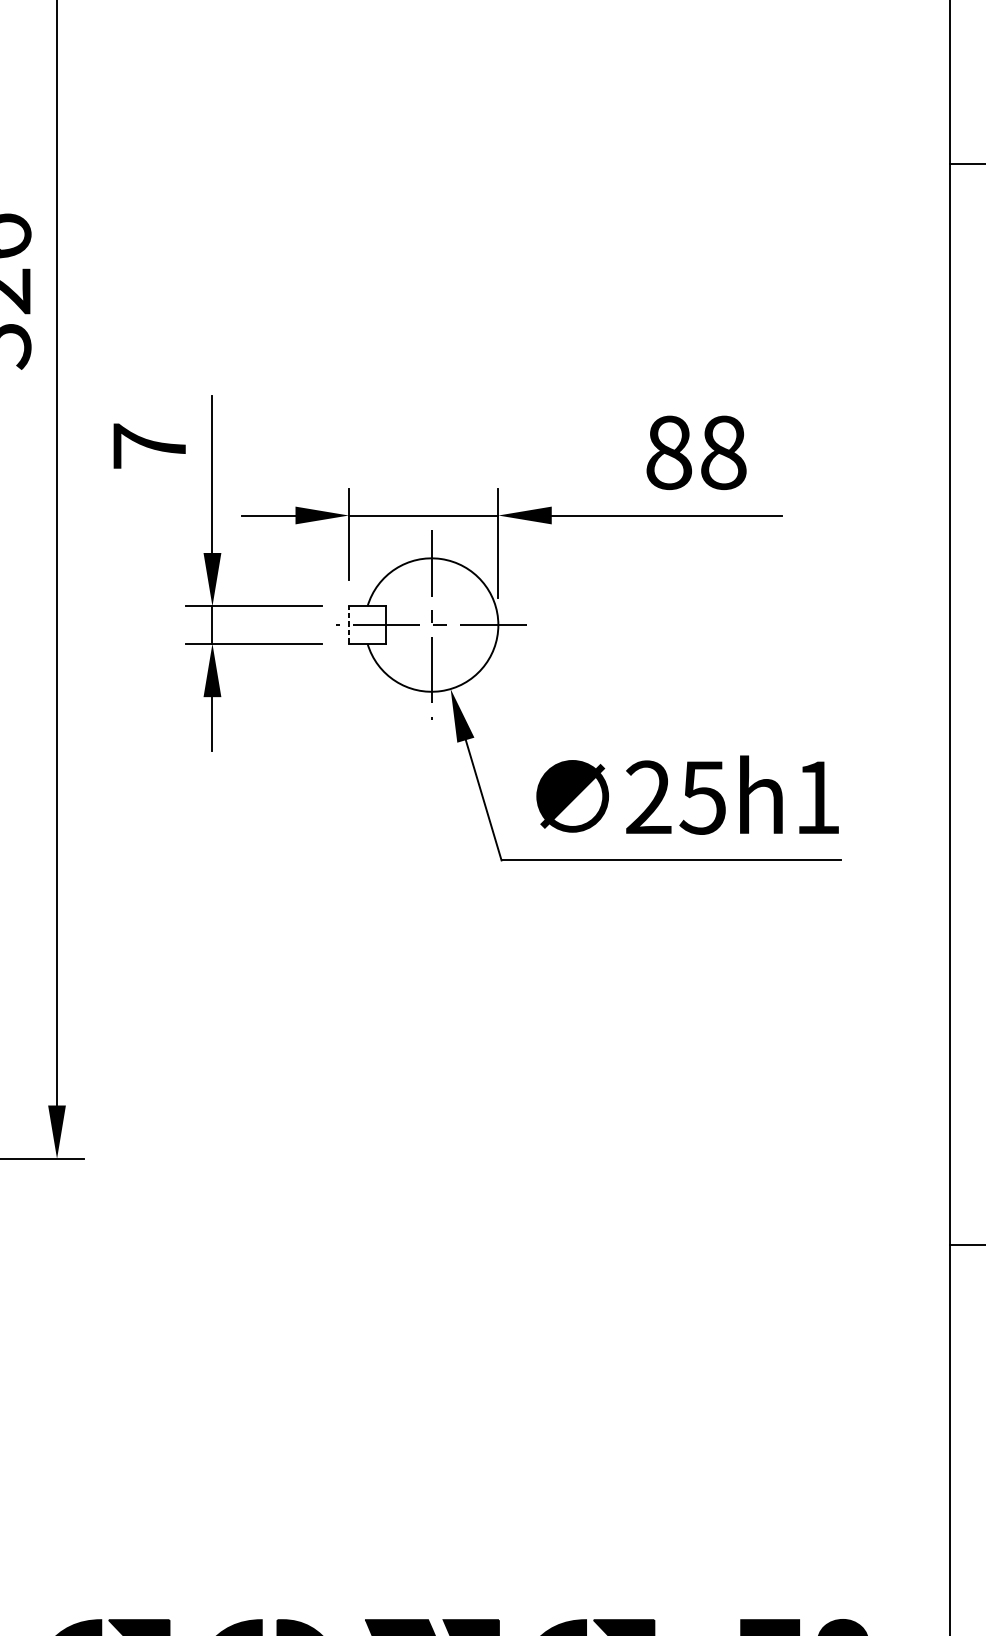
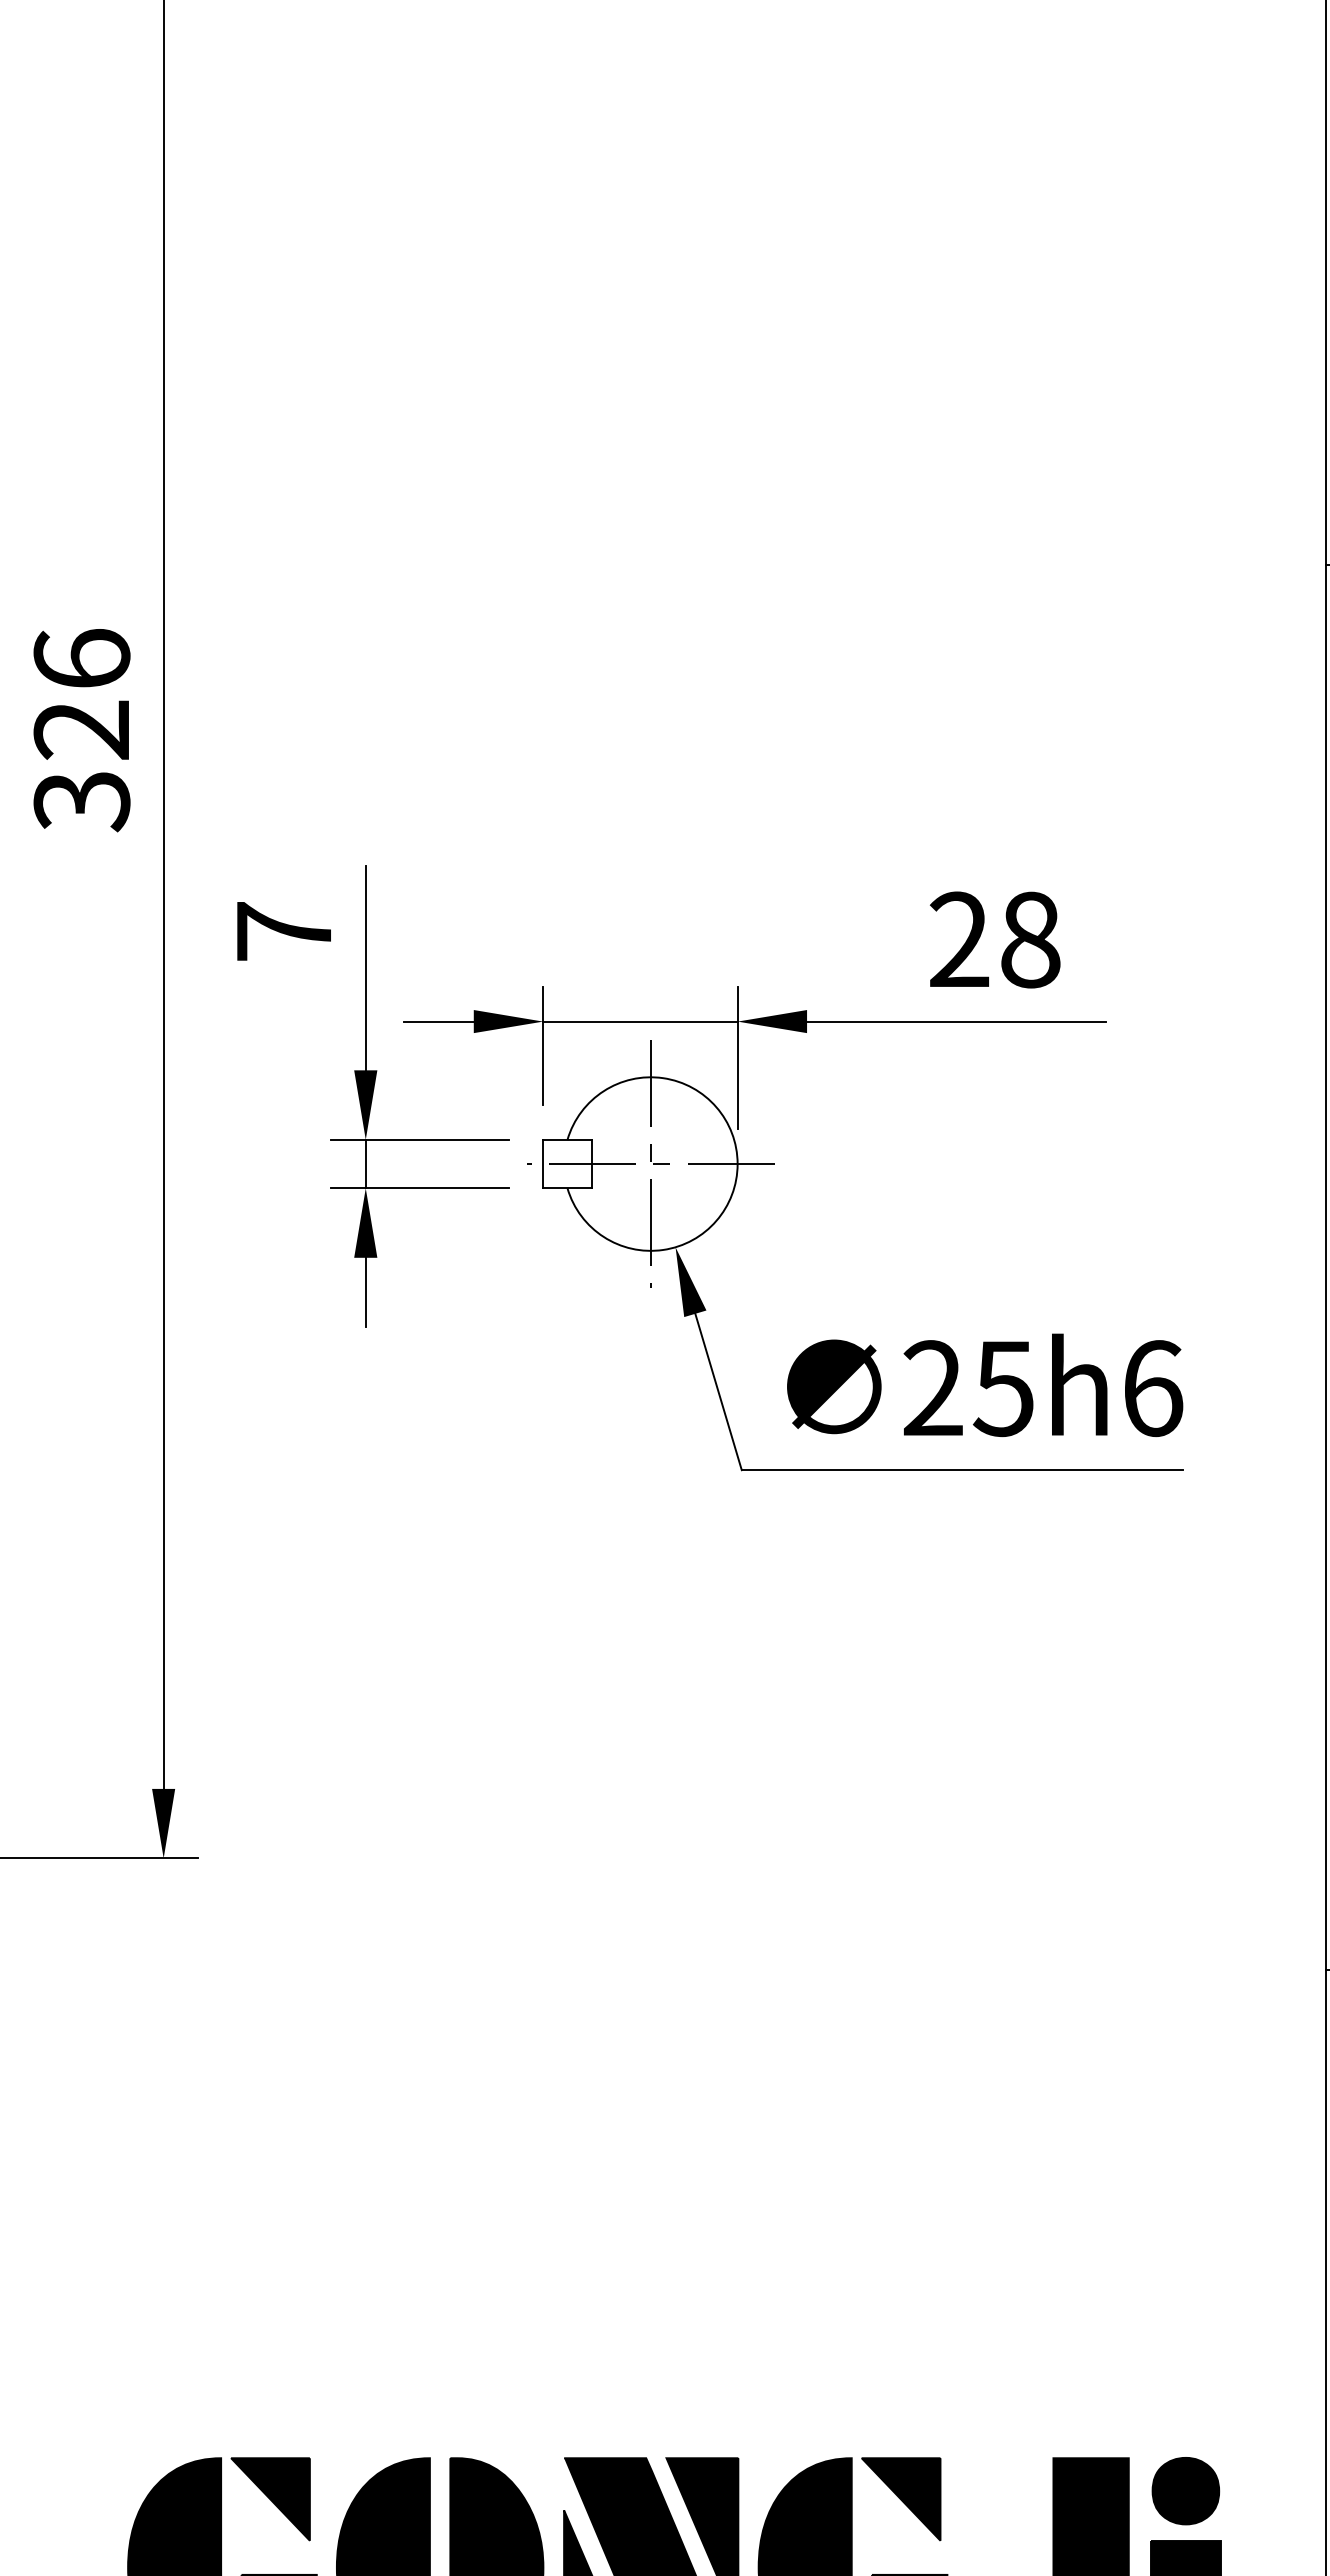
text: (668, 452) -> (959, 939), 88 -> 28
line: (349, 624) -> (543, 1163), dashed -> solid
text: (818, 797) -> (1154, 1388), 25h1 -> 25h6

